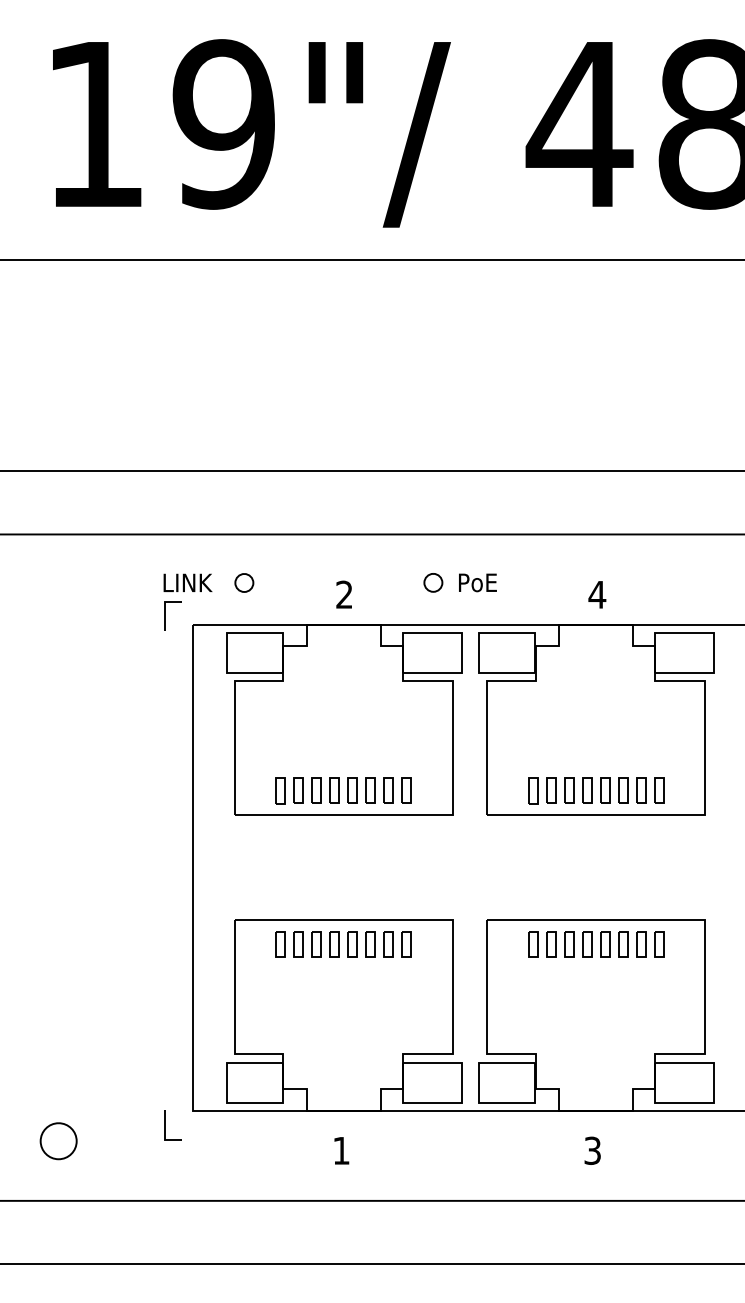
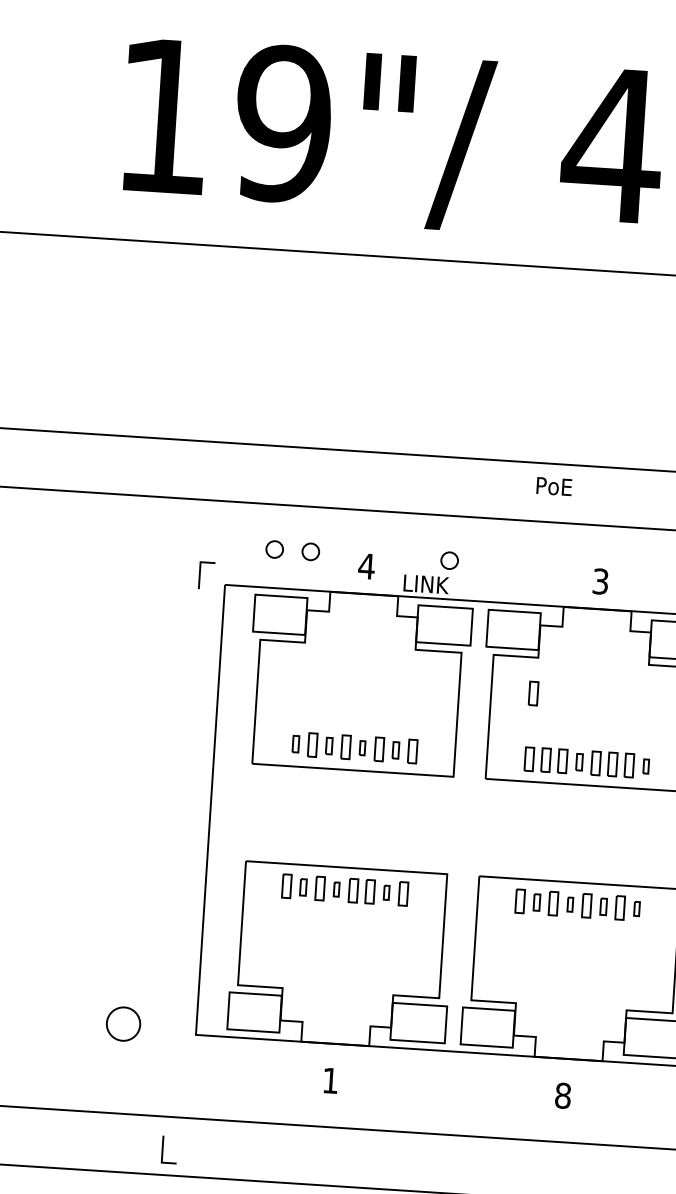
text: (187, 582) -> (425, 583), moved
part: (283, 582) -> (310, 551), added
text: (477, 582) -> (554, 486), moved
text: (344, 594) -> (366, 566), 2 -> 4
text: (597, 594) -> (600, 581), 4 -> 3
part: (533, 719) -> (534, 693), added
part: (280, 790) -> (295, 743), size x0.7
part: (316, 790) -> (329, 745), size x0.7
part: (352, 790) -> (362, 748), size x0.6
part: (388, 790) -> (395, 750), size x0.7
part: (587, 790) -> (579, 762), size x0.7
part: (659, 790) -> (646, 766), size x0.6
part: (298, 944) -> (303, 887), size x0.7
part: (334, 944) -> (336, 889), size x0.6
part: (388, 944) -> (386, 892), size x0.6
part: (551, 944) -> (537, 902), size x0.7
part: (587, 944) -> (570, 904), size x0.6
part: (623, 944) -> (603, 906), size x0.7
part: (659, 944) -> (637, 908), size x0.6
curve: (165, 1125) -> (162, 1149), moved
part: (58, 1141) -> (123, 1024), moved
text: (592, 1150) -> (562, 1095), 3 -> 8

